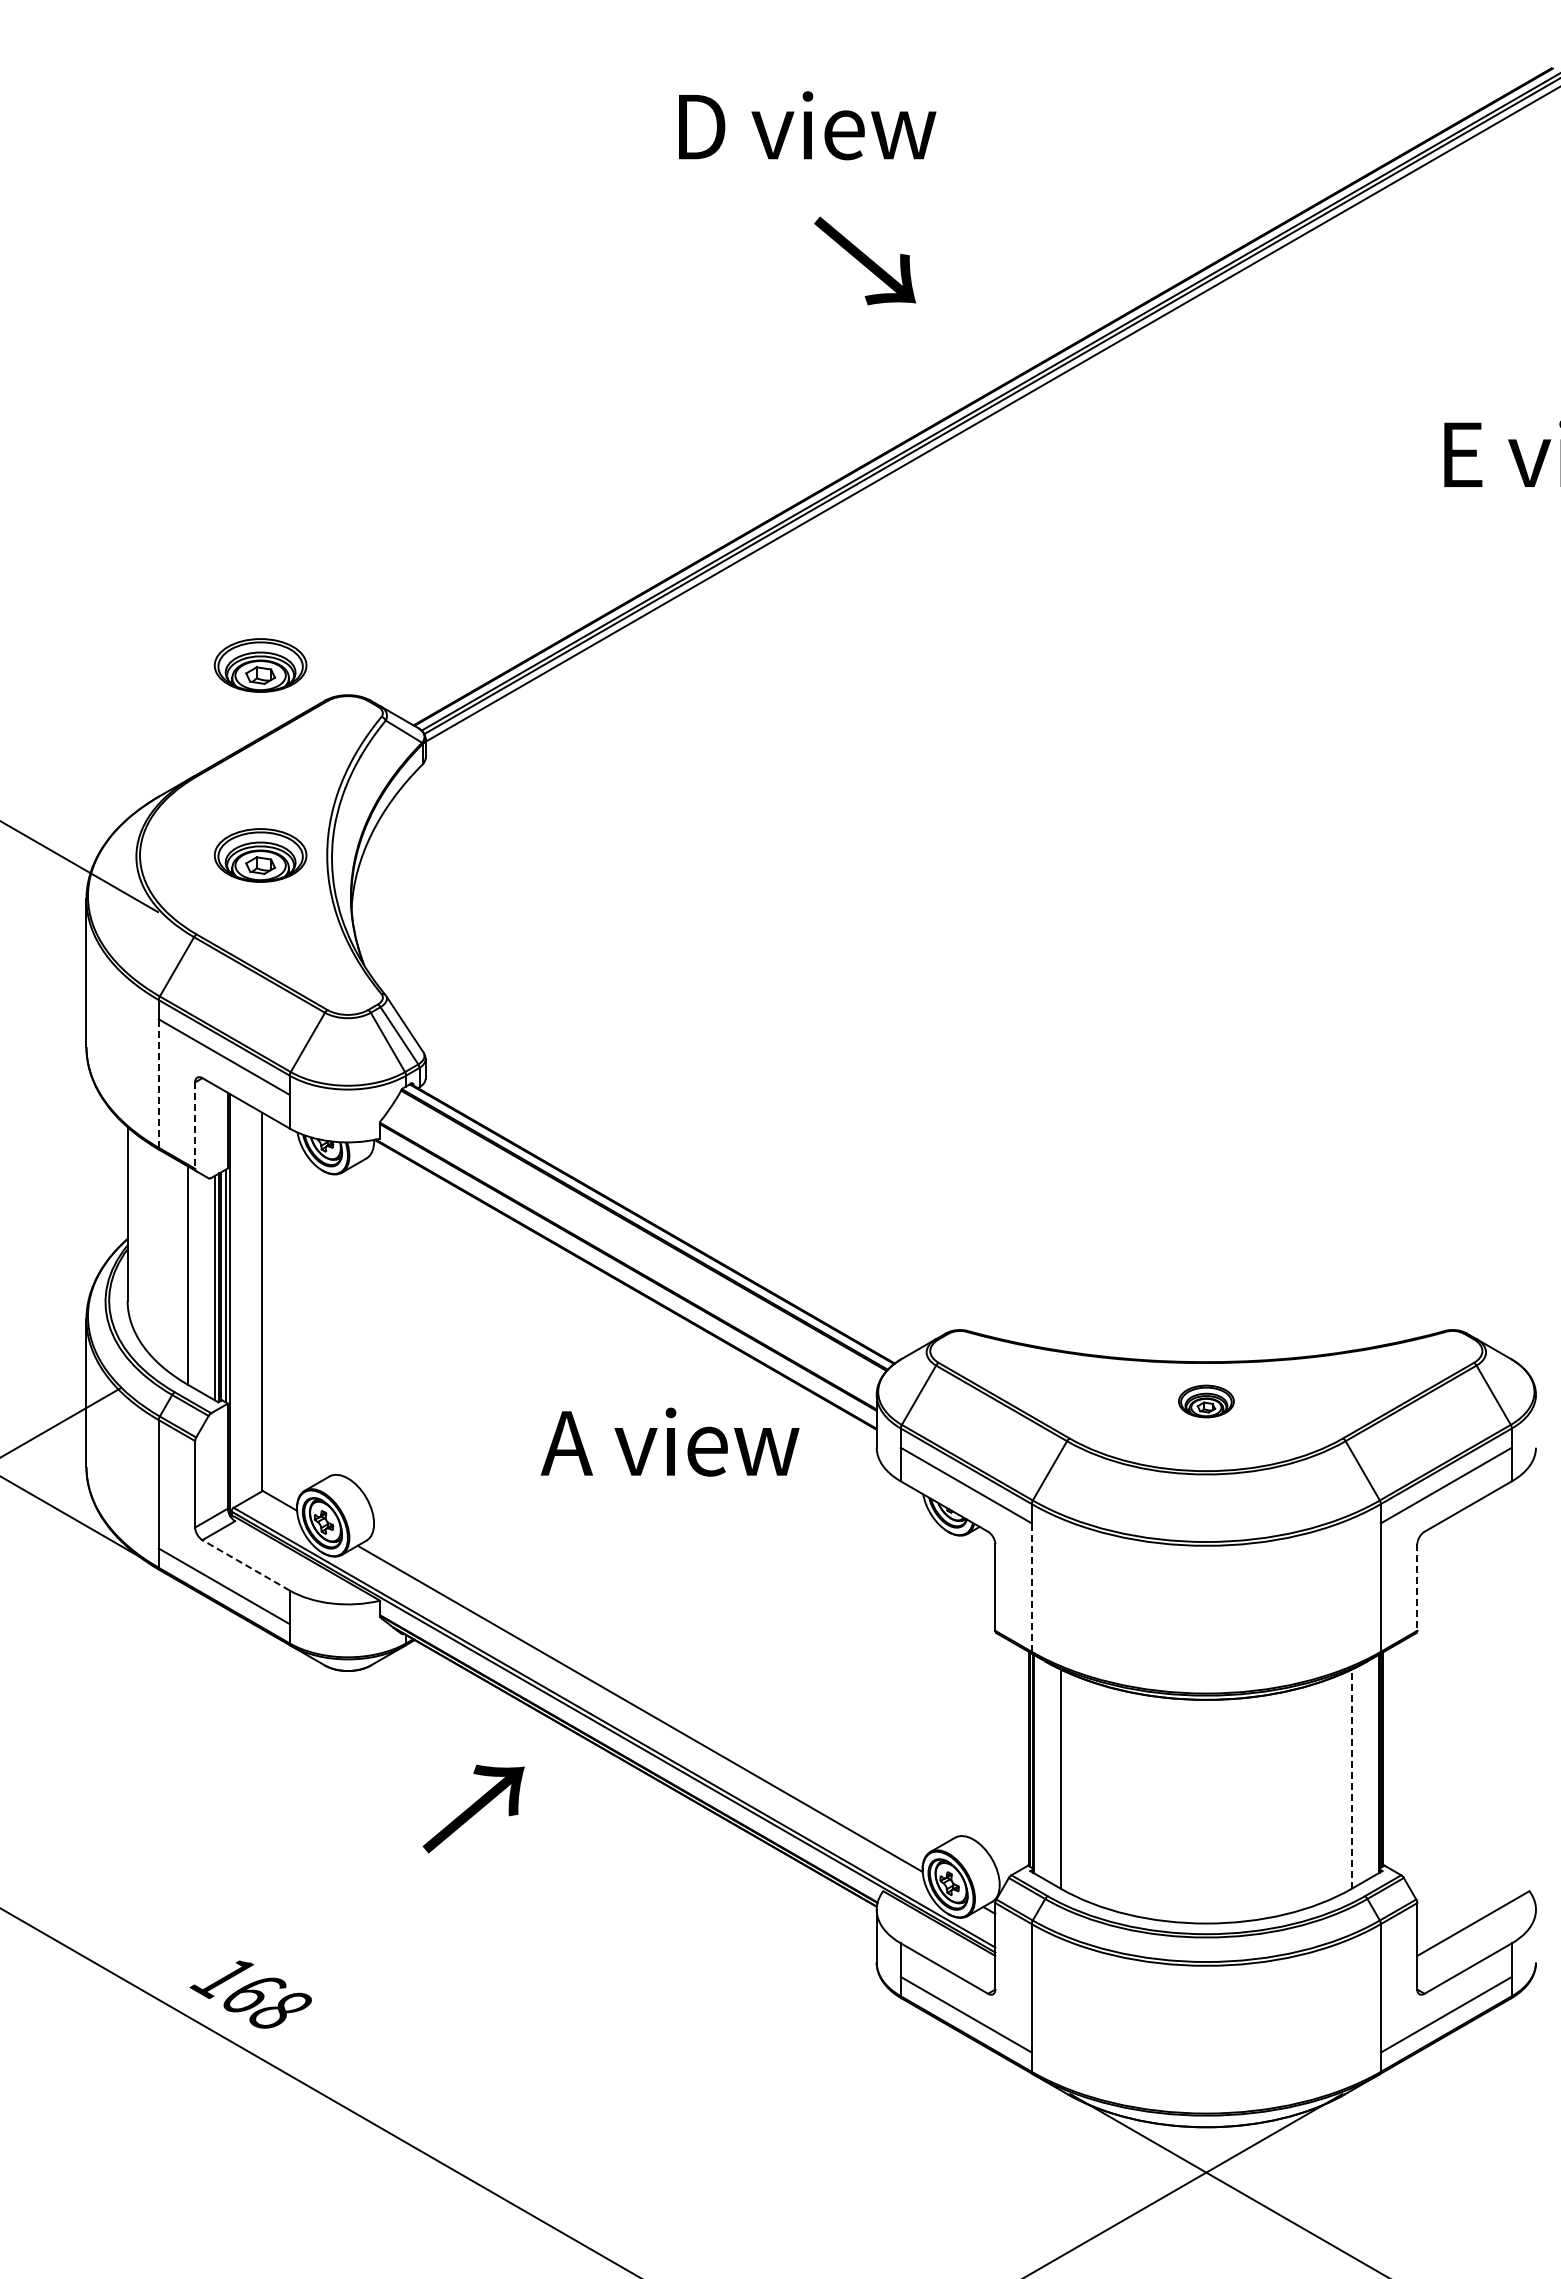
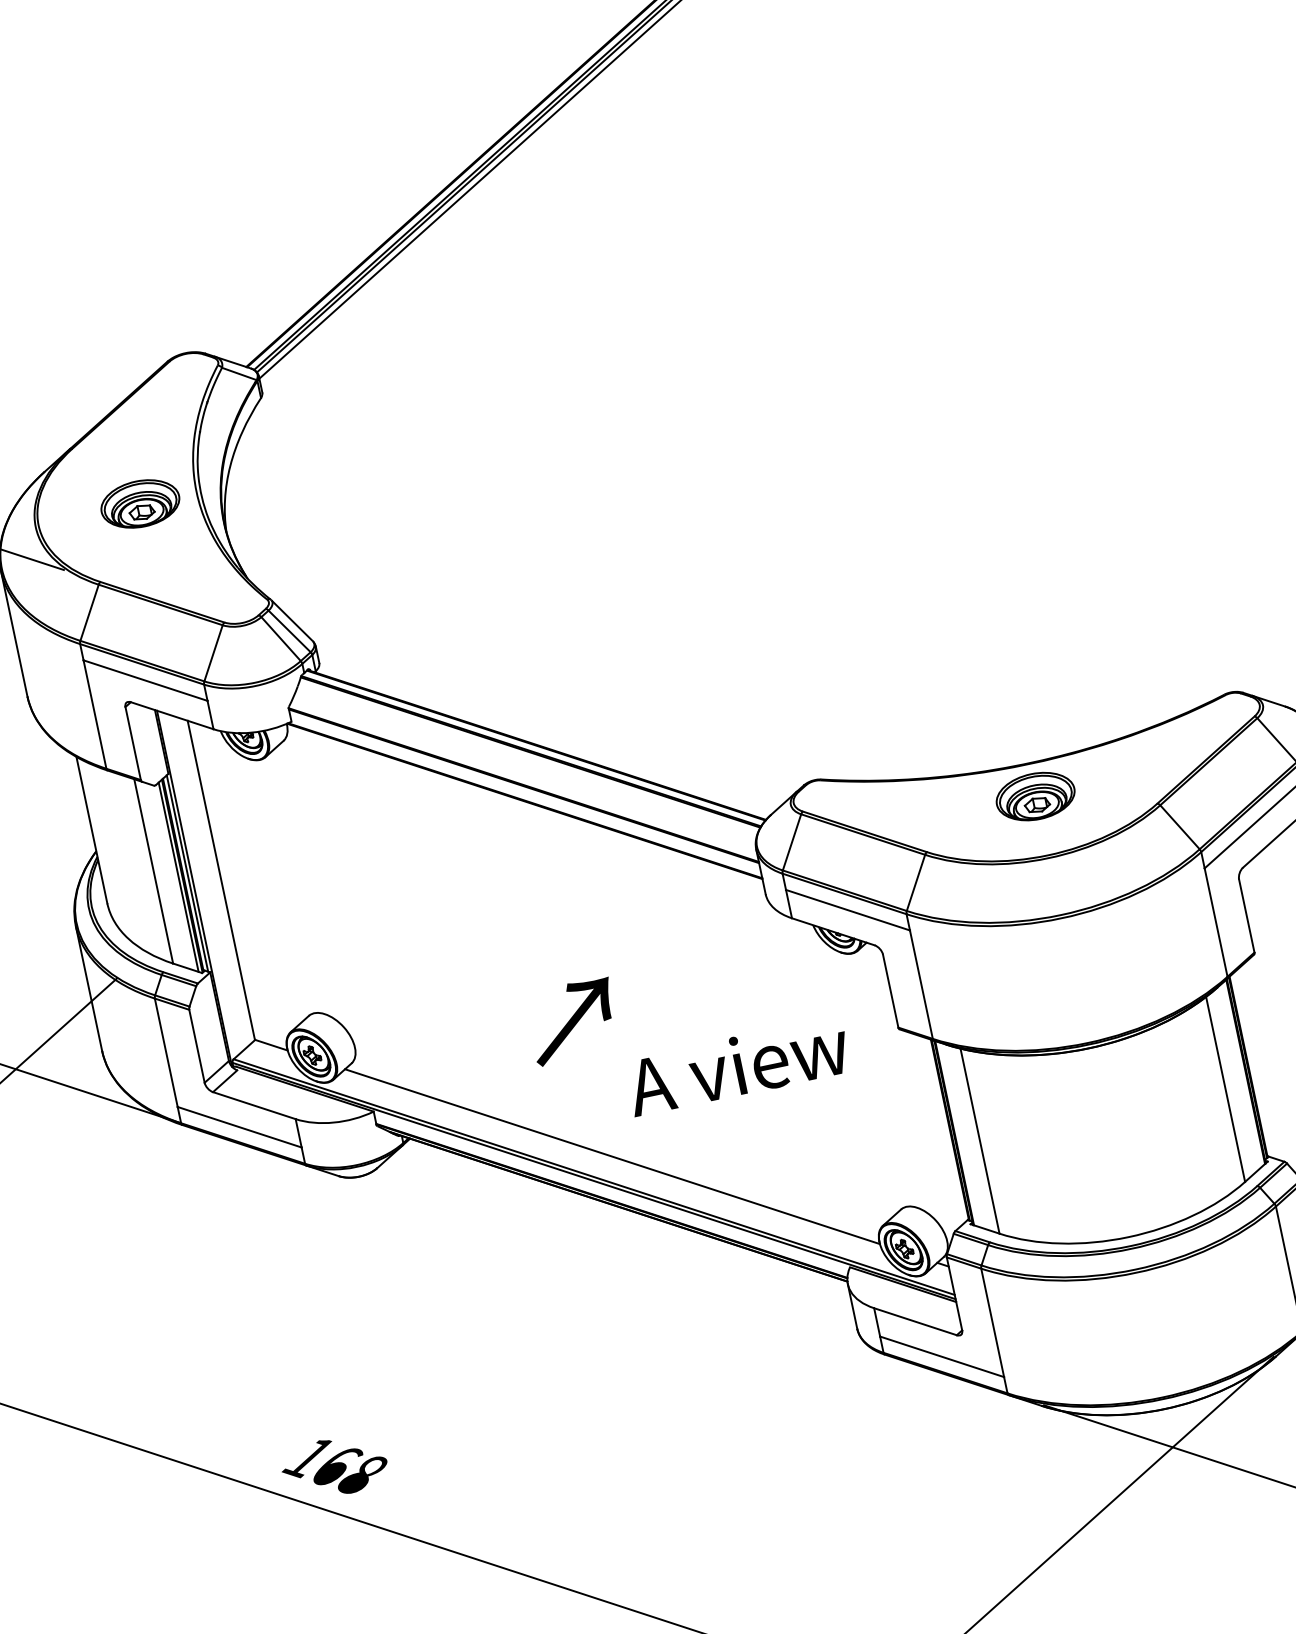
part: (260, 665) -> (106, 343), removed
line: (158, 1083) -> (94, 714), dashed -> solid
line: (195, 1126) -> (133, 744), dashed -> solid
part: (1206, 1401) -> (1035, 796), size x1.67
text: (669, 1441) -> (737, 1065), moved
line: (245, 1565) -> (253, 1105), dashed -> solid
line: (1031, 1587) -> (921, 984), dashed -> solid
line: (1417, 1588) -> (1247, 916), dashed -> solid
line: (1351, 1779) -> (1225, 1089), dashed -> solid
text: (473, 1808) -> (572, 1021), moved

